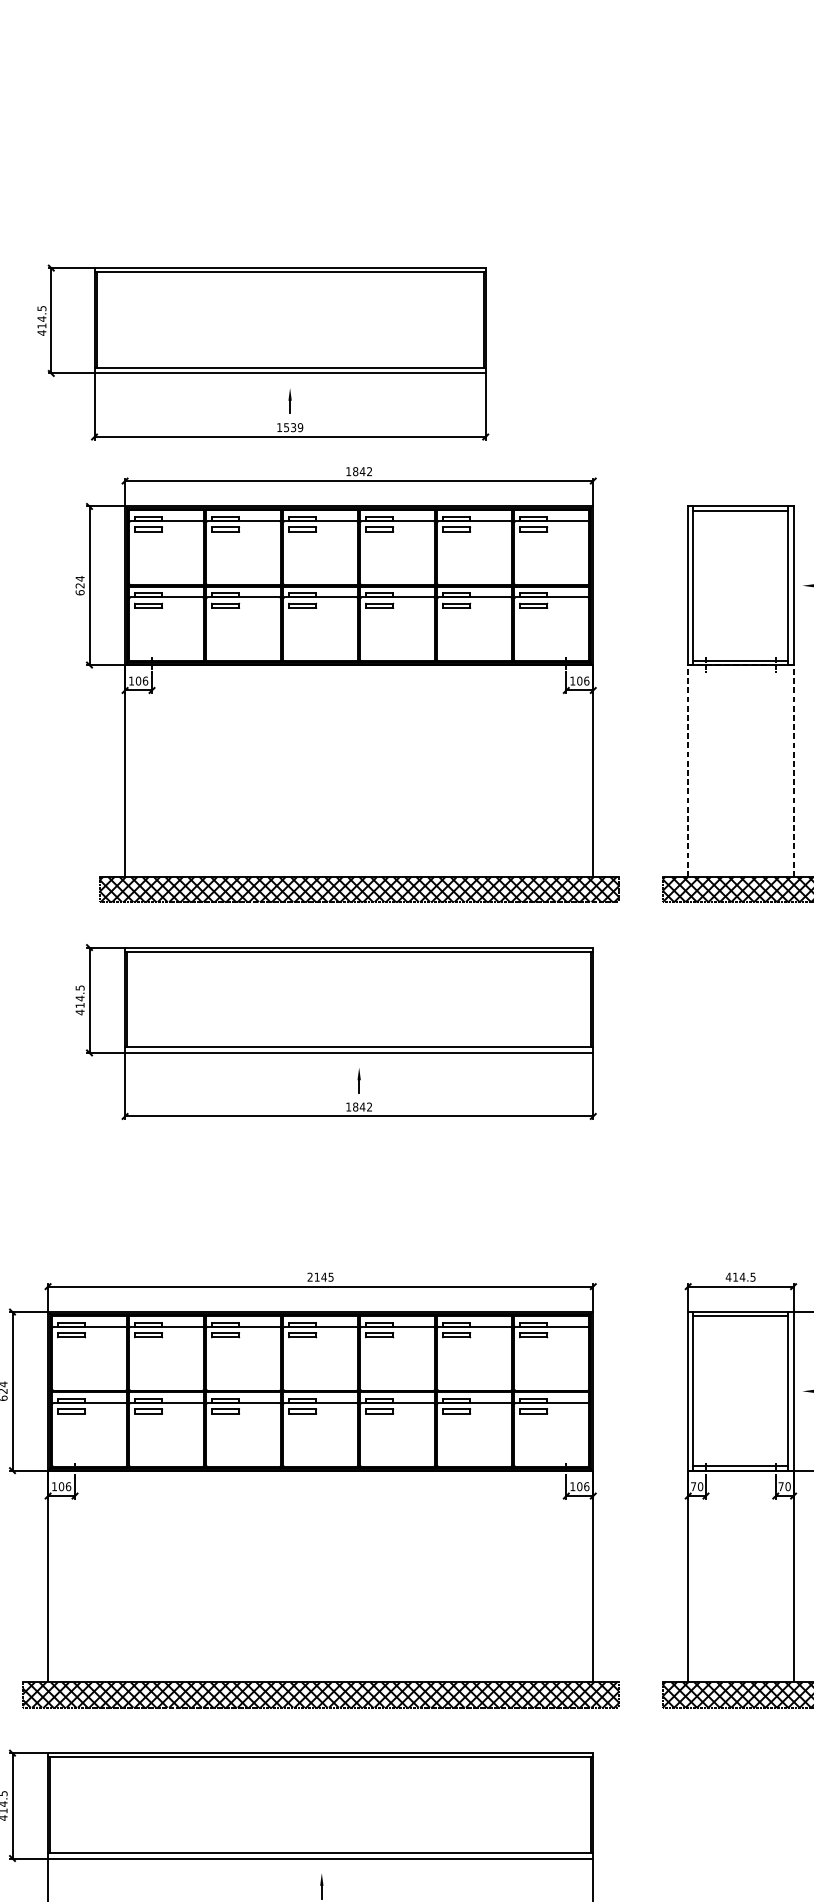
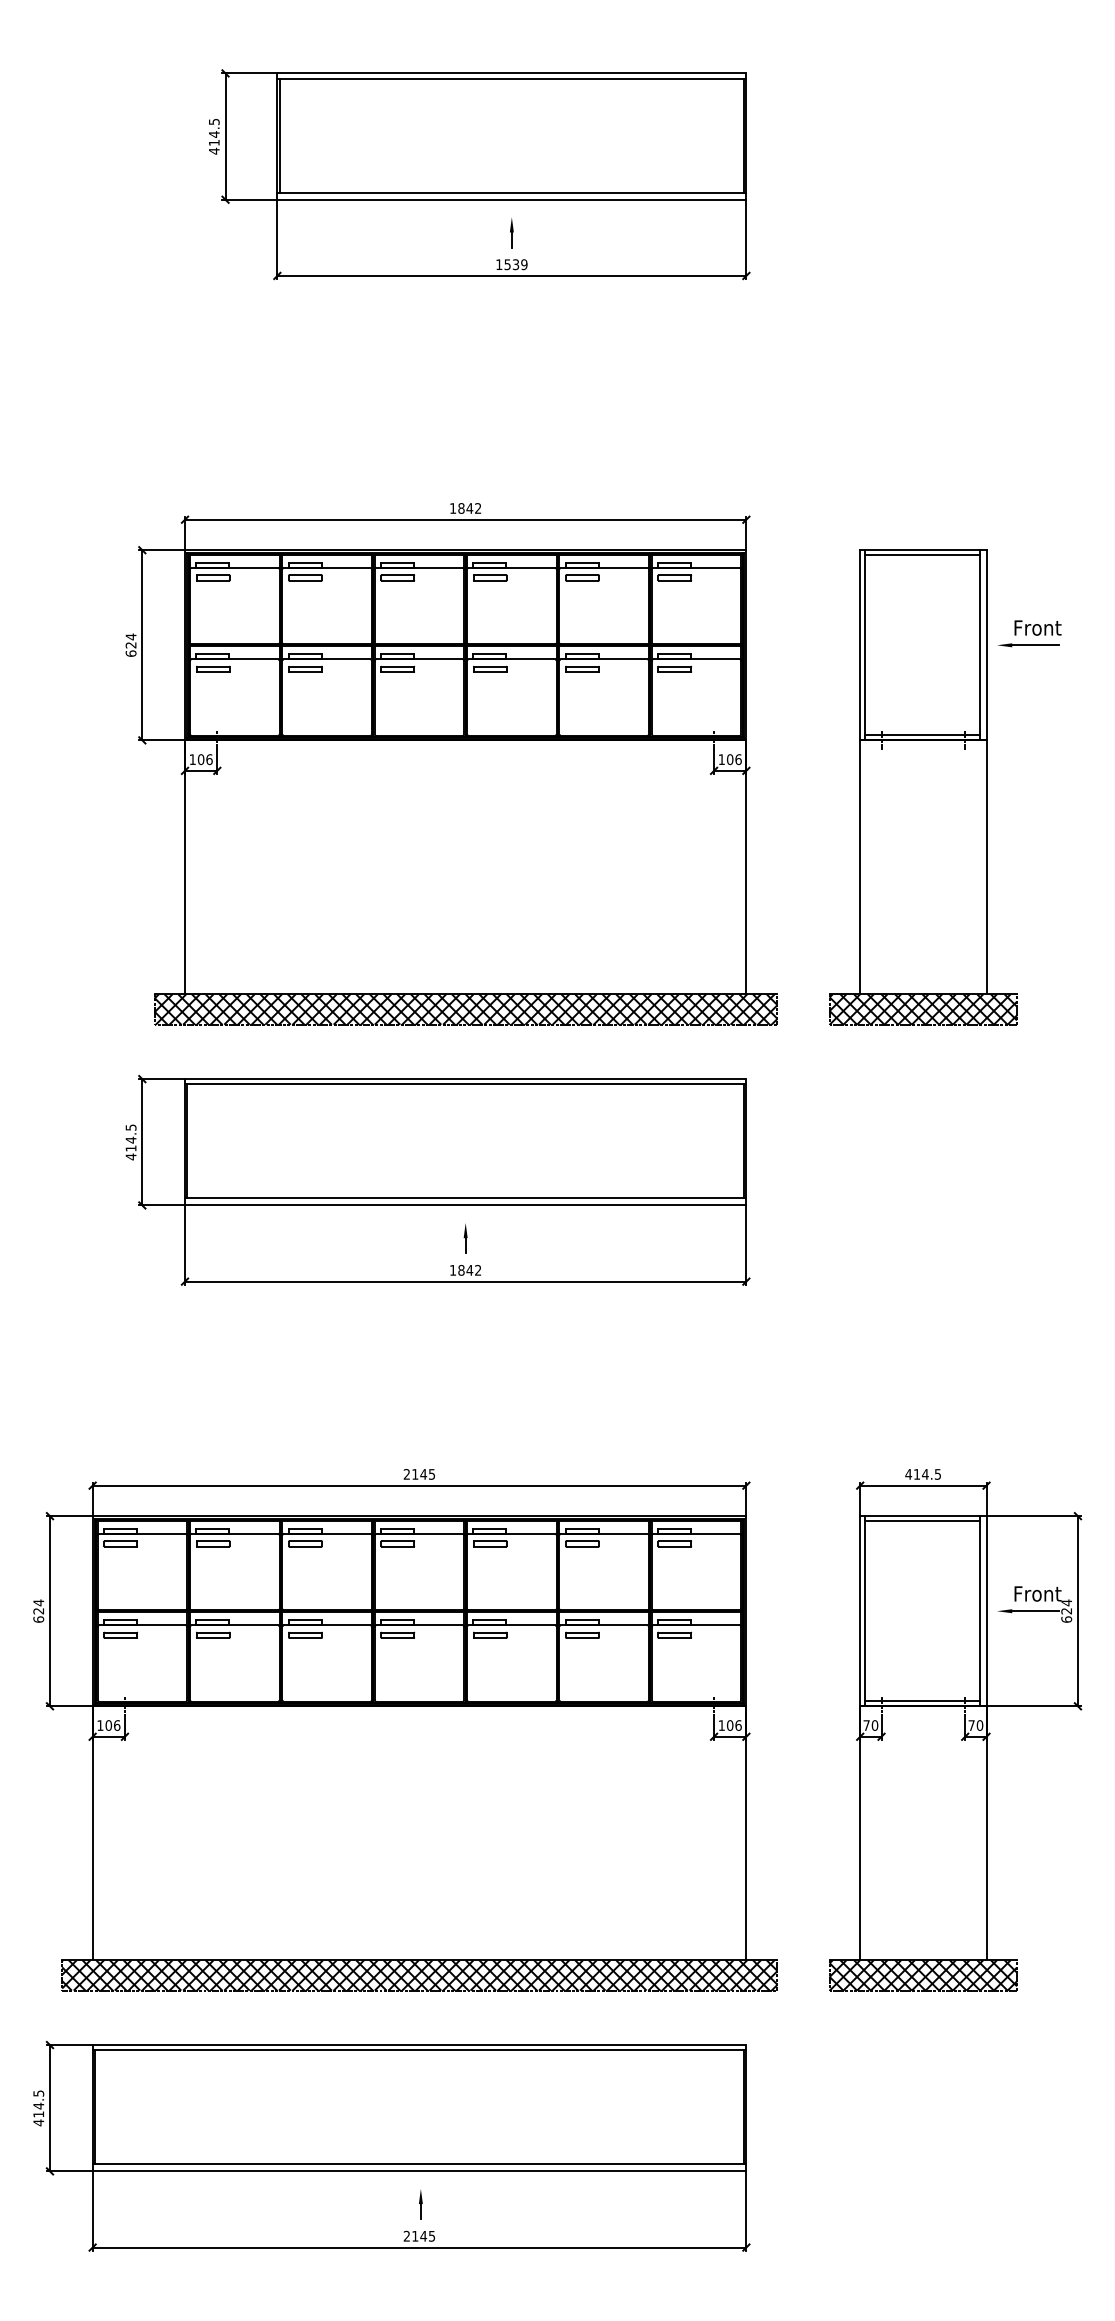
part: (263, 352) -> (479, 174), moved
line: (740, 665) -> (922, 740), dashed -> solid

